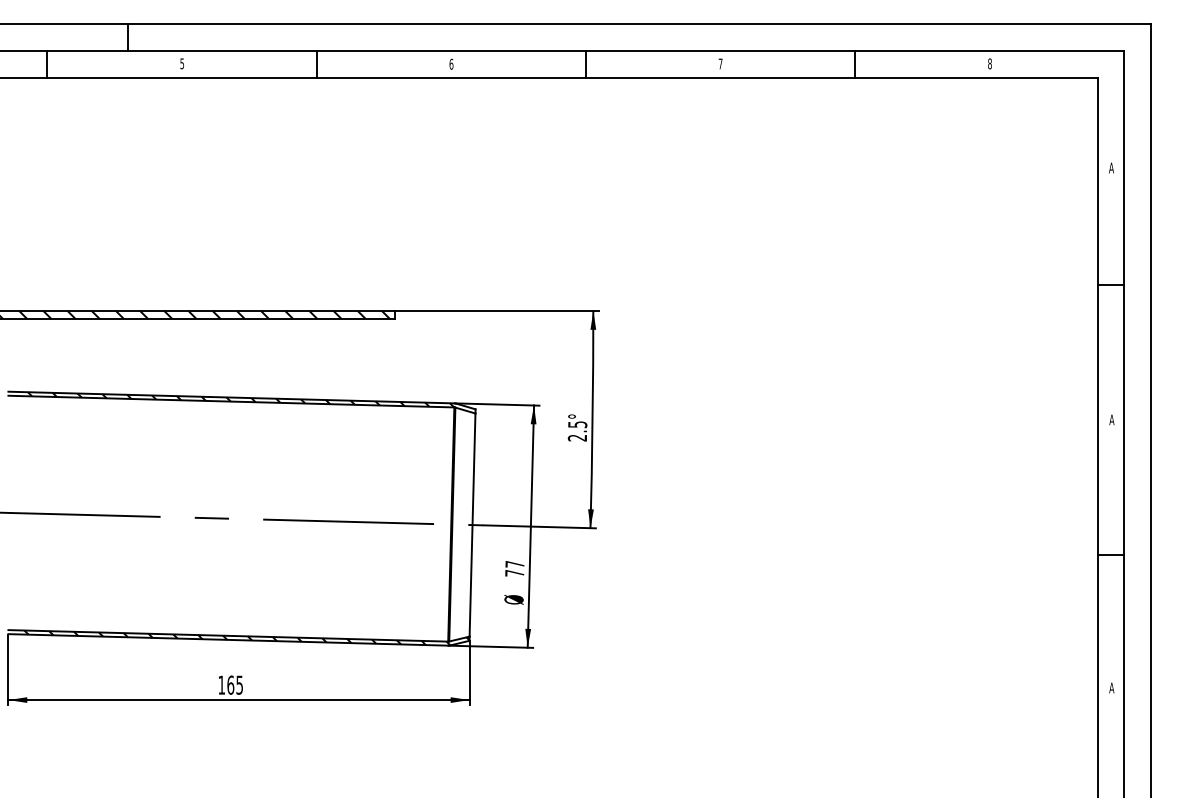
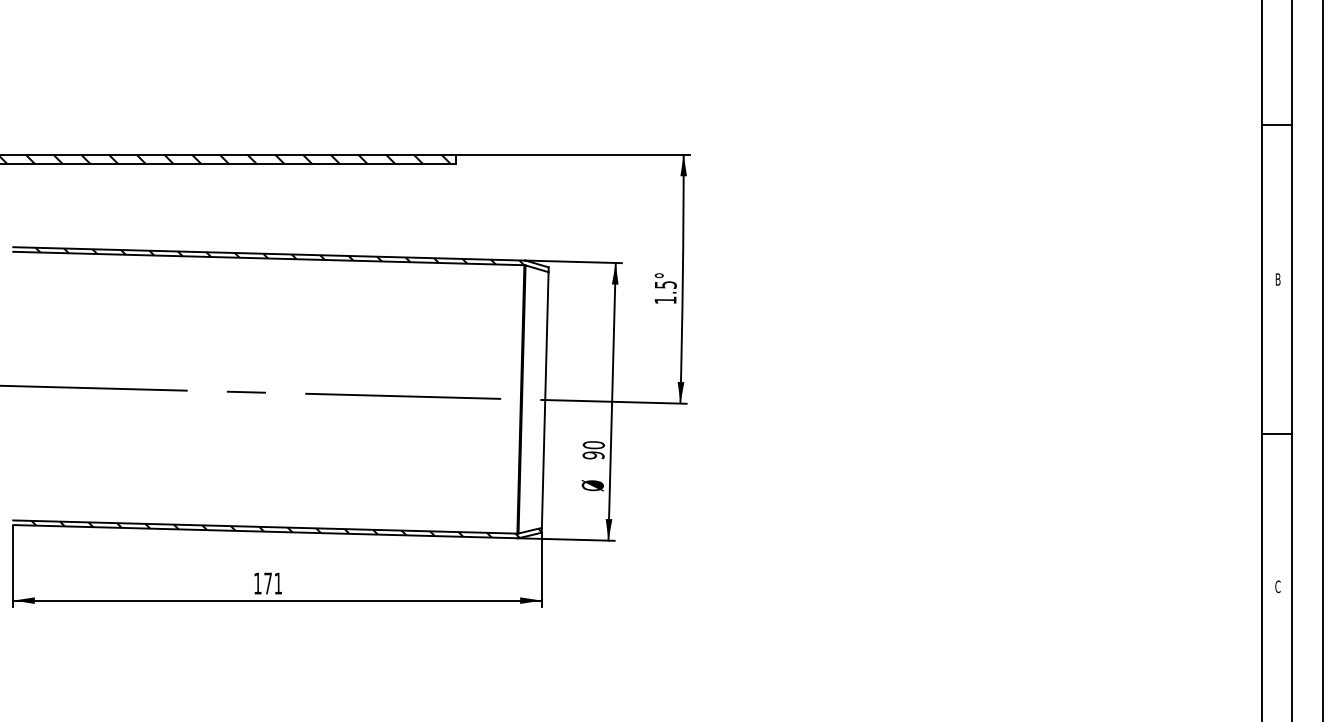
text: (1111, 419) -> (1277, 279), A -> B
text: (576, 438) -> (664, 300), 2.5° -> 1.5°
text: (514, 568) -> (593, 449), 77 -> 90
text: (234, 684) -> (272, 582), 165 -> 171
text: (1111, 687) -> (1277, 586), A -> C

